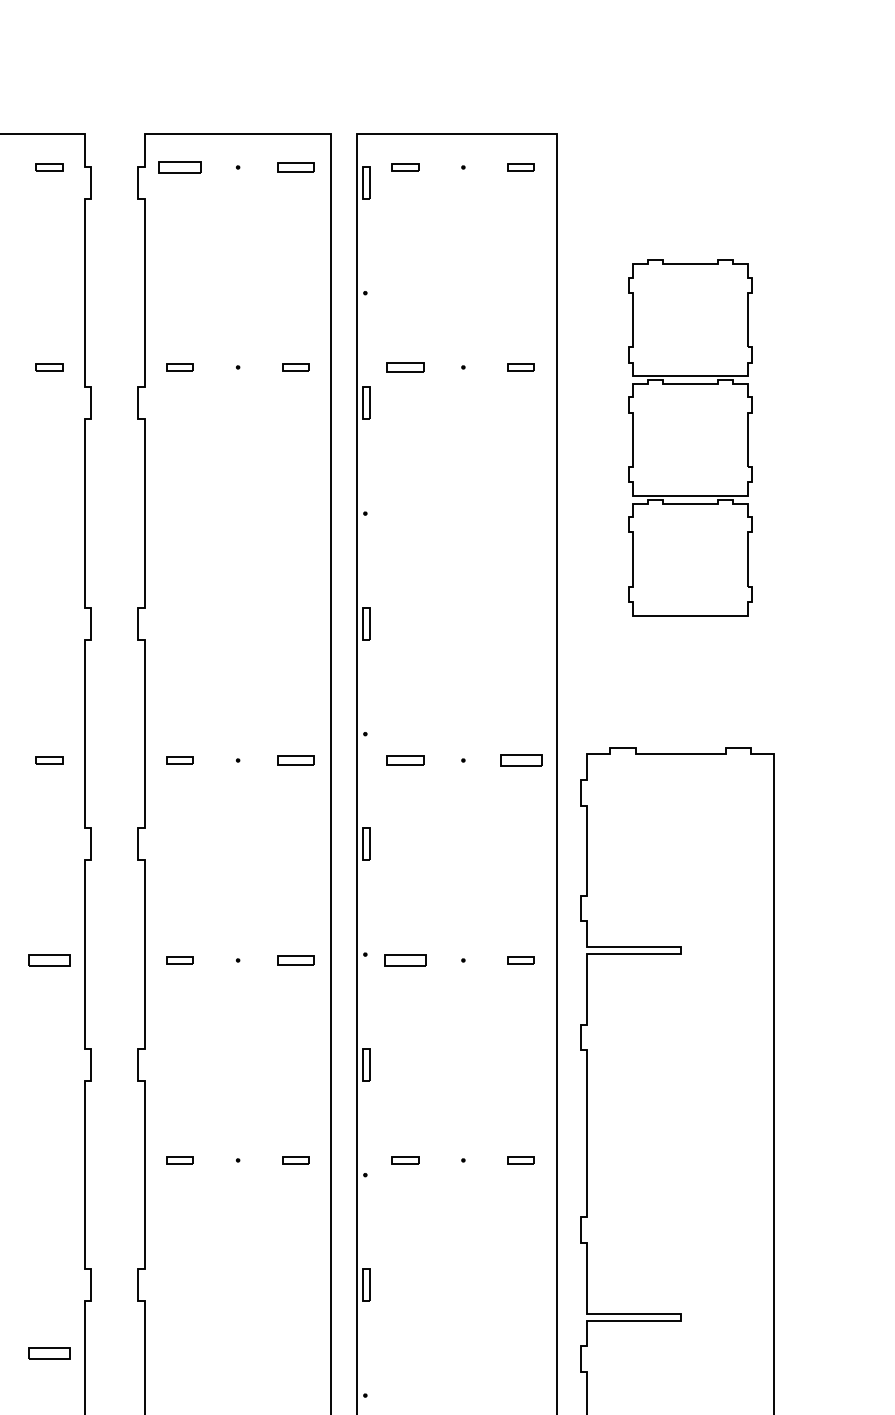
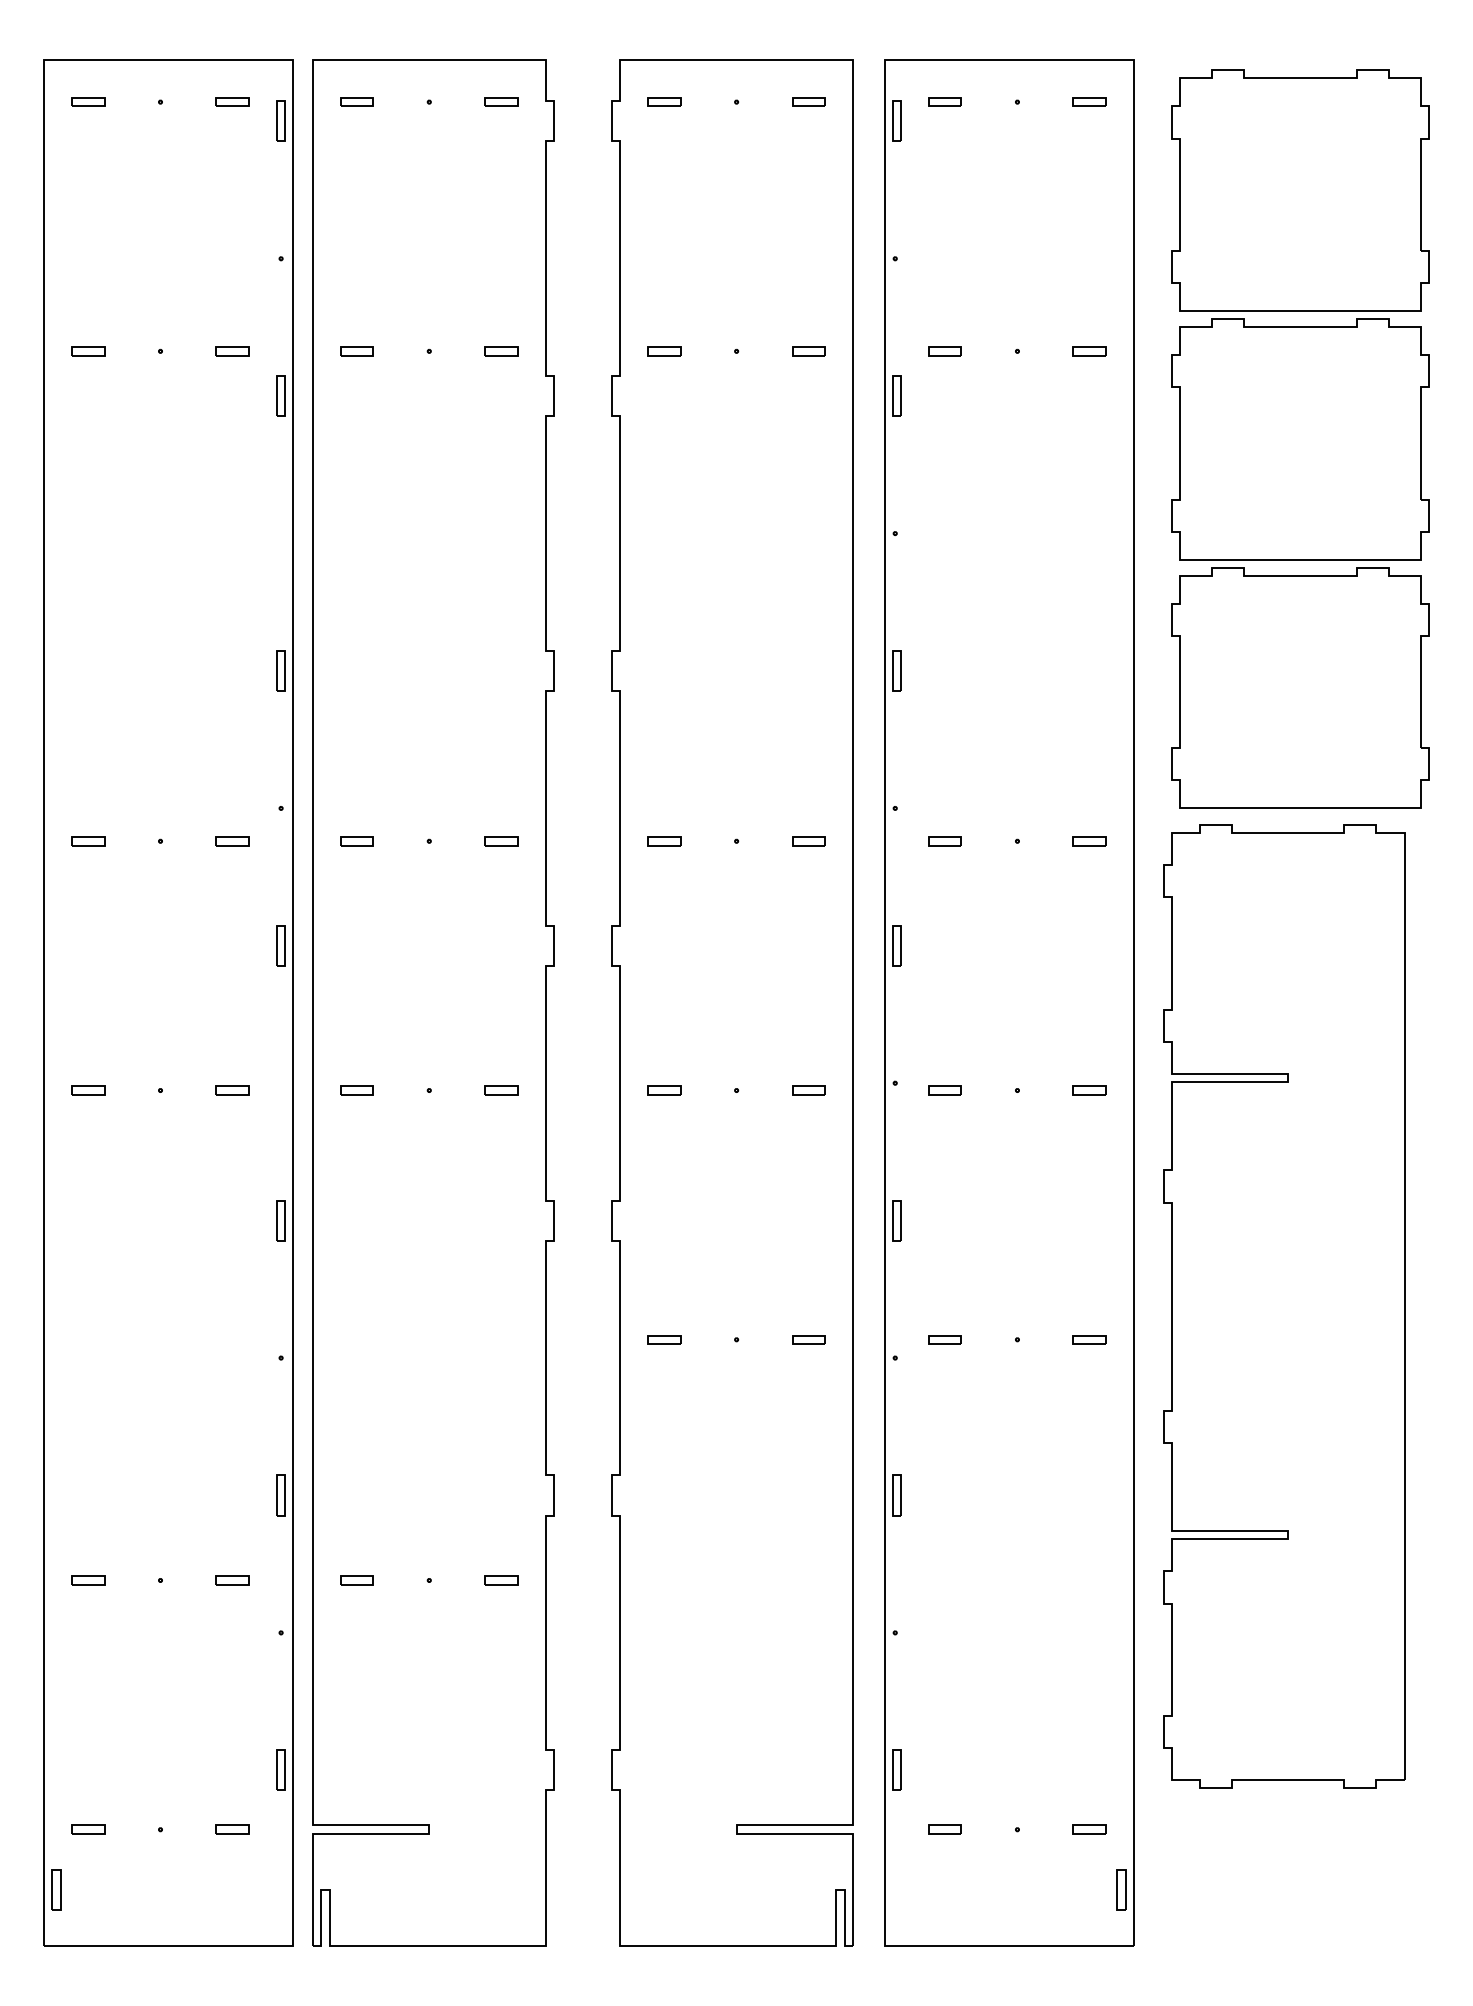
part: (180, 166) -> (664, 101), size x0.62
part: (295, 166) -> (808, 101), size x0.71
part: (404, 367) -> (944, 351), size x0.71
part: (690, 437) -> (1300, 438), size x1.67
part: (295, 760) -> (808, 841), size x0.71
part: (404, 760) -> (944, 841), size x0.71
part: (521, 760) -> (1089, 841), size x0.62
part: (49, 960) -> (501, 1090), size x0.62
part: (295, 960) -> (808, 1090), size x0.71
part: (404, 960) -> (944, 1090), size x0.62
part: (49, 1353) -> (501, 1580), size x0.62

